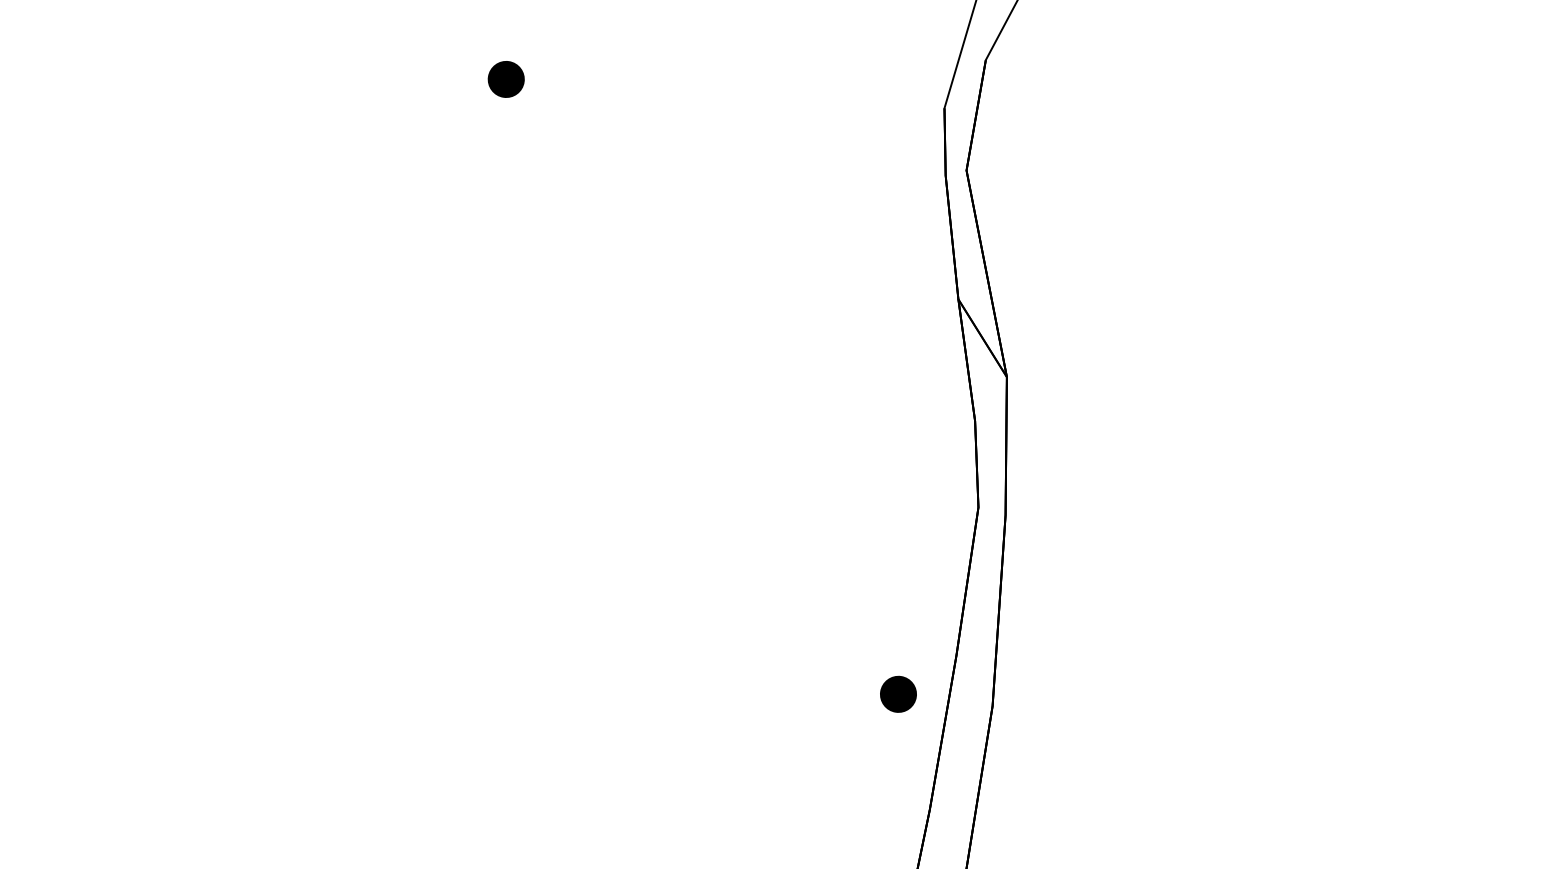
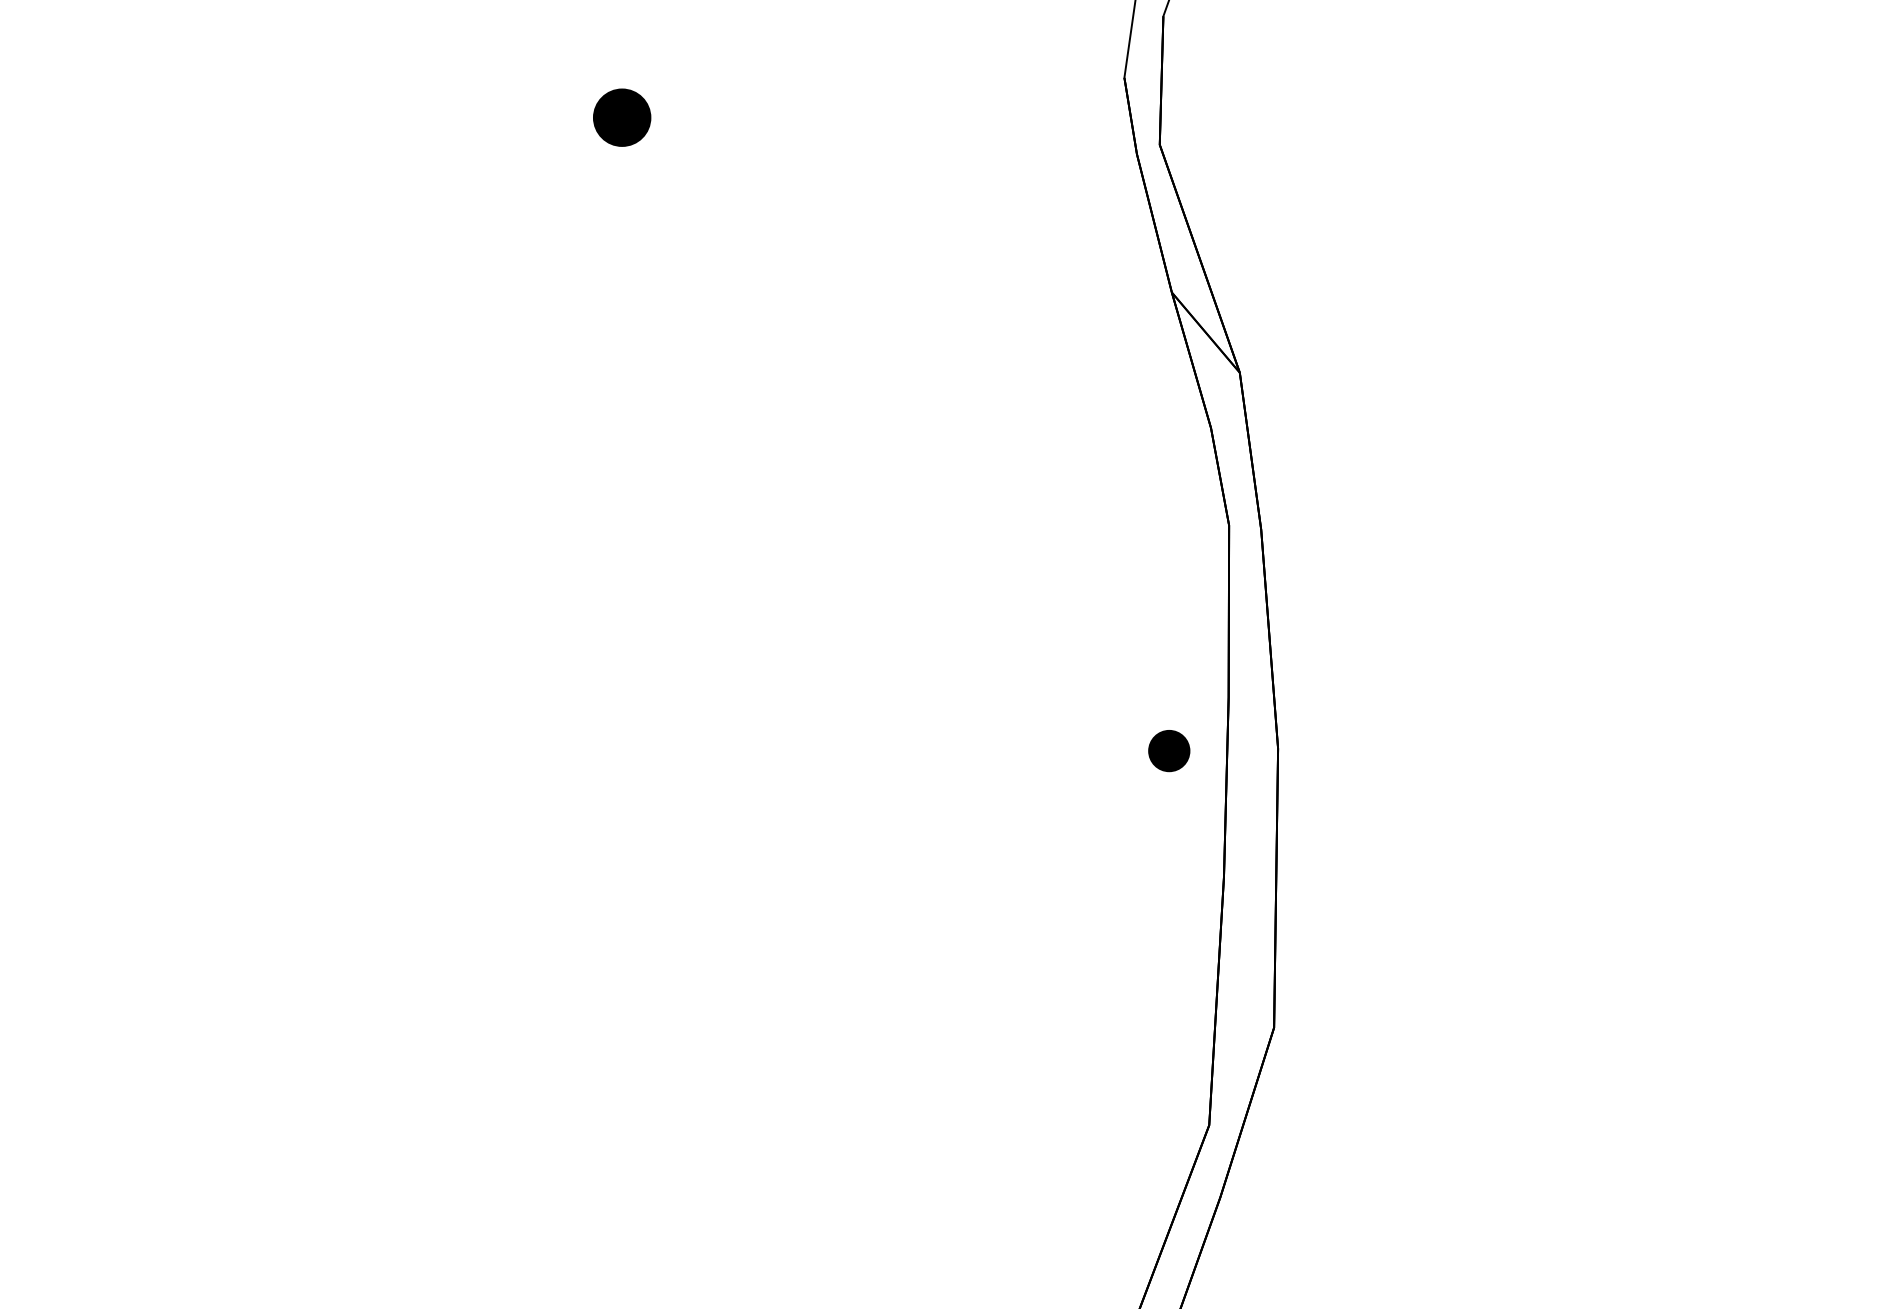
part: (505, 79) -> (621, 117), size x1.4

